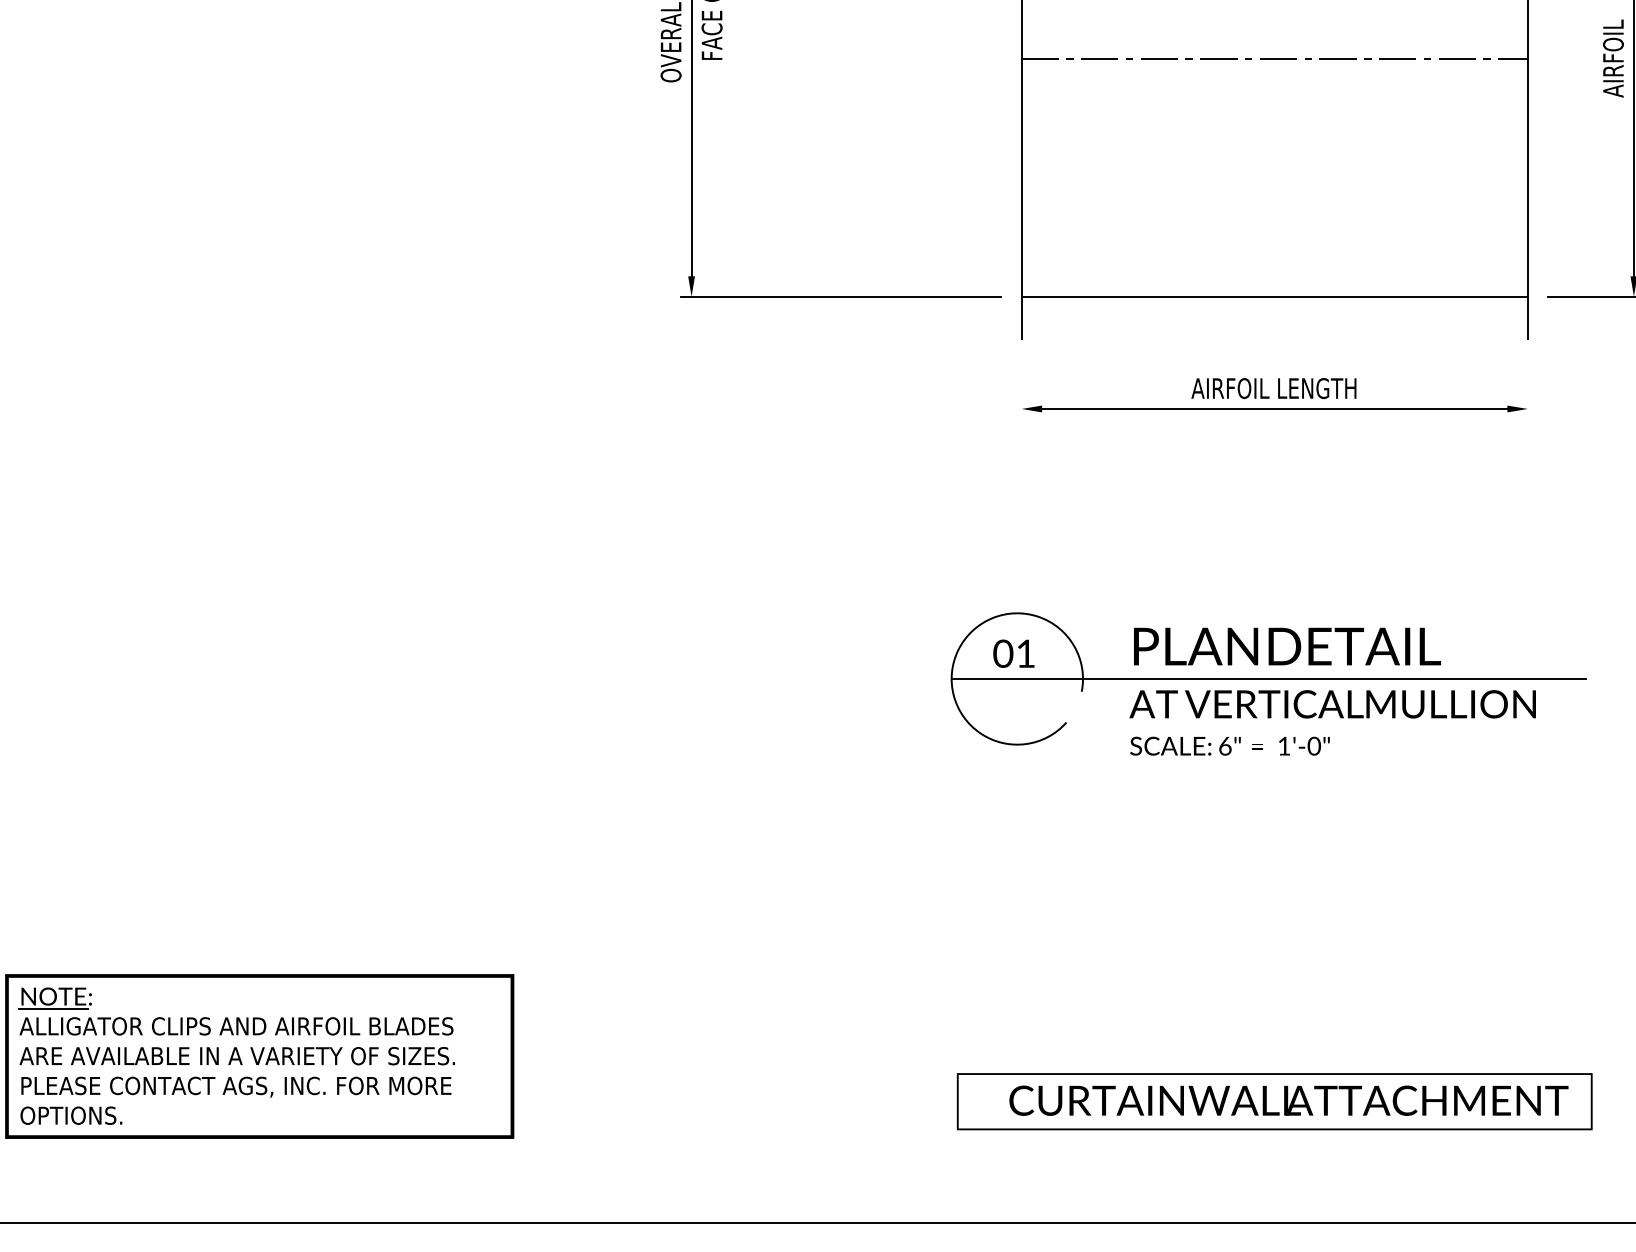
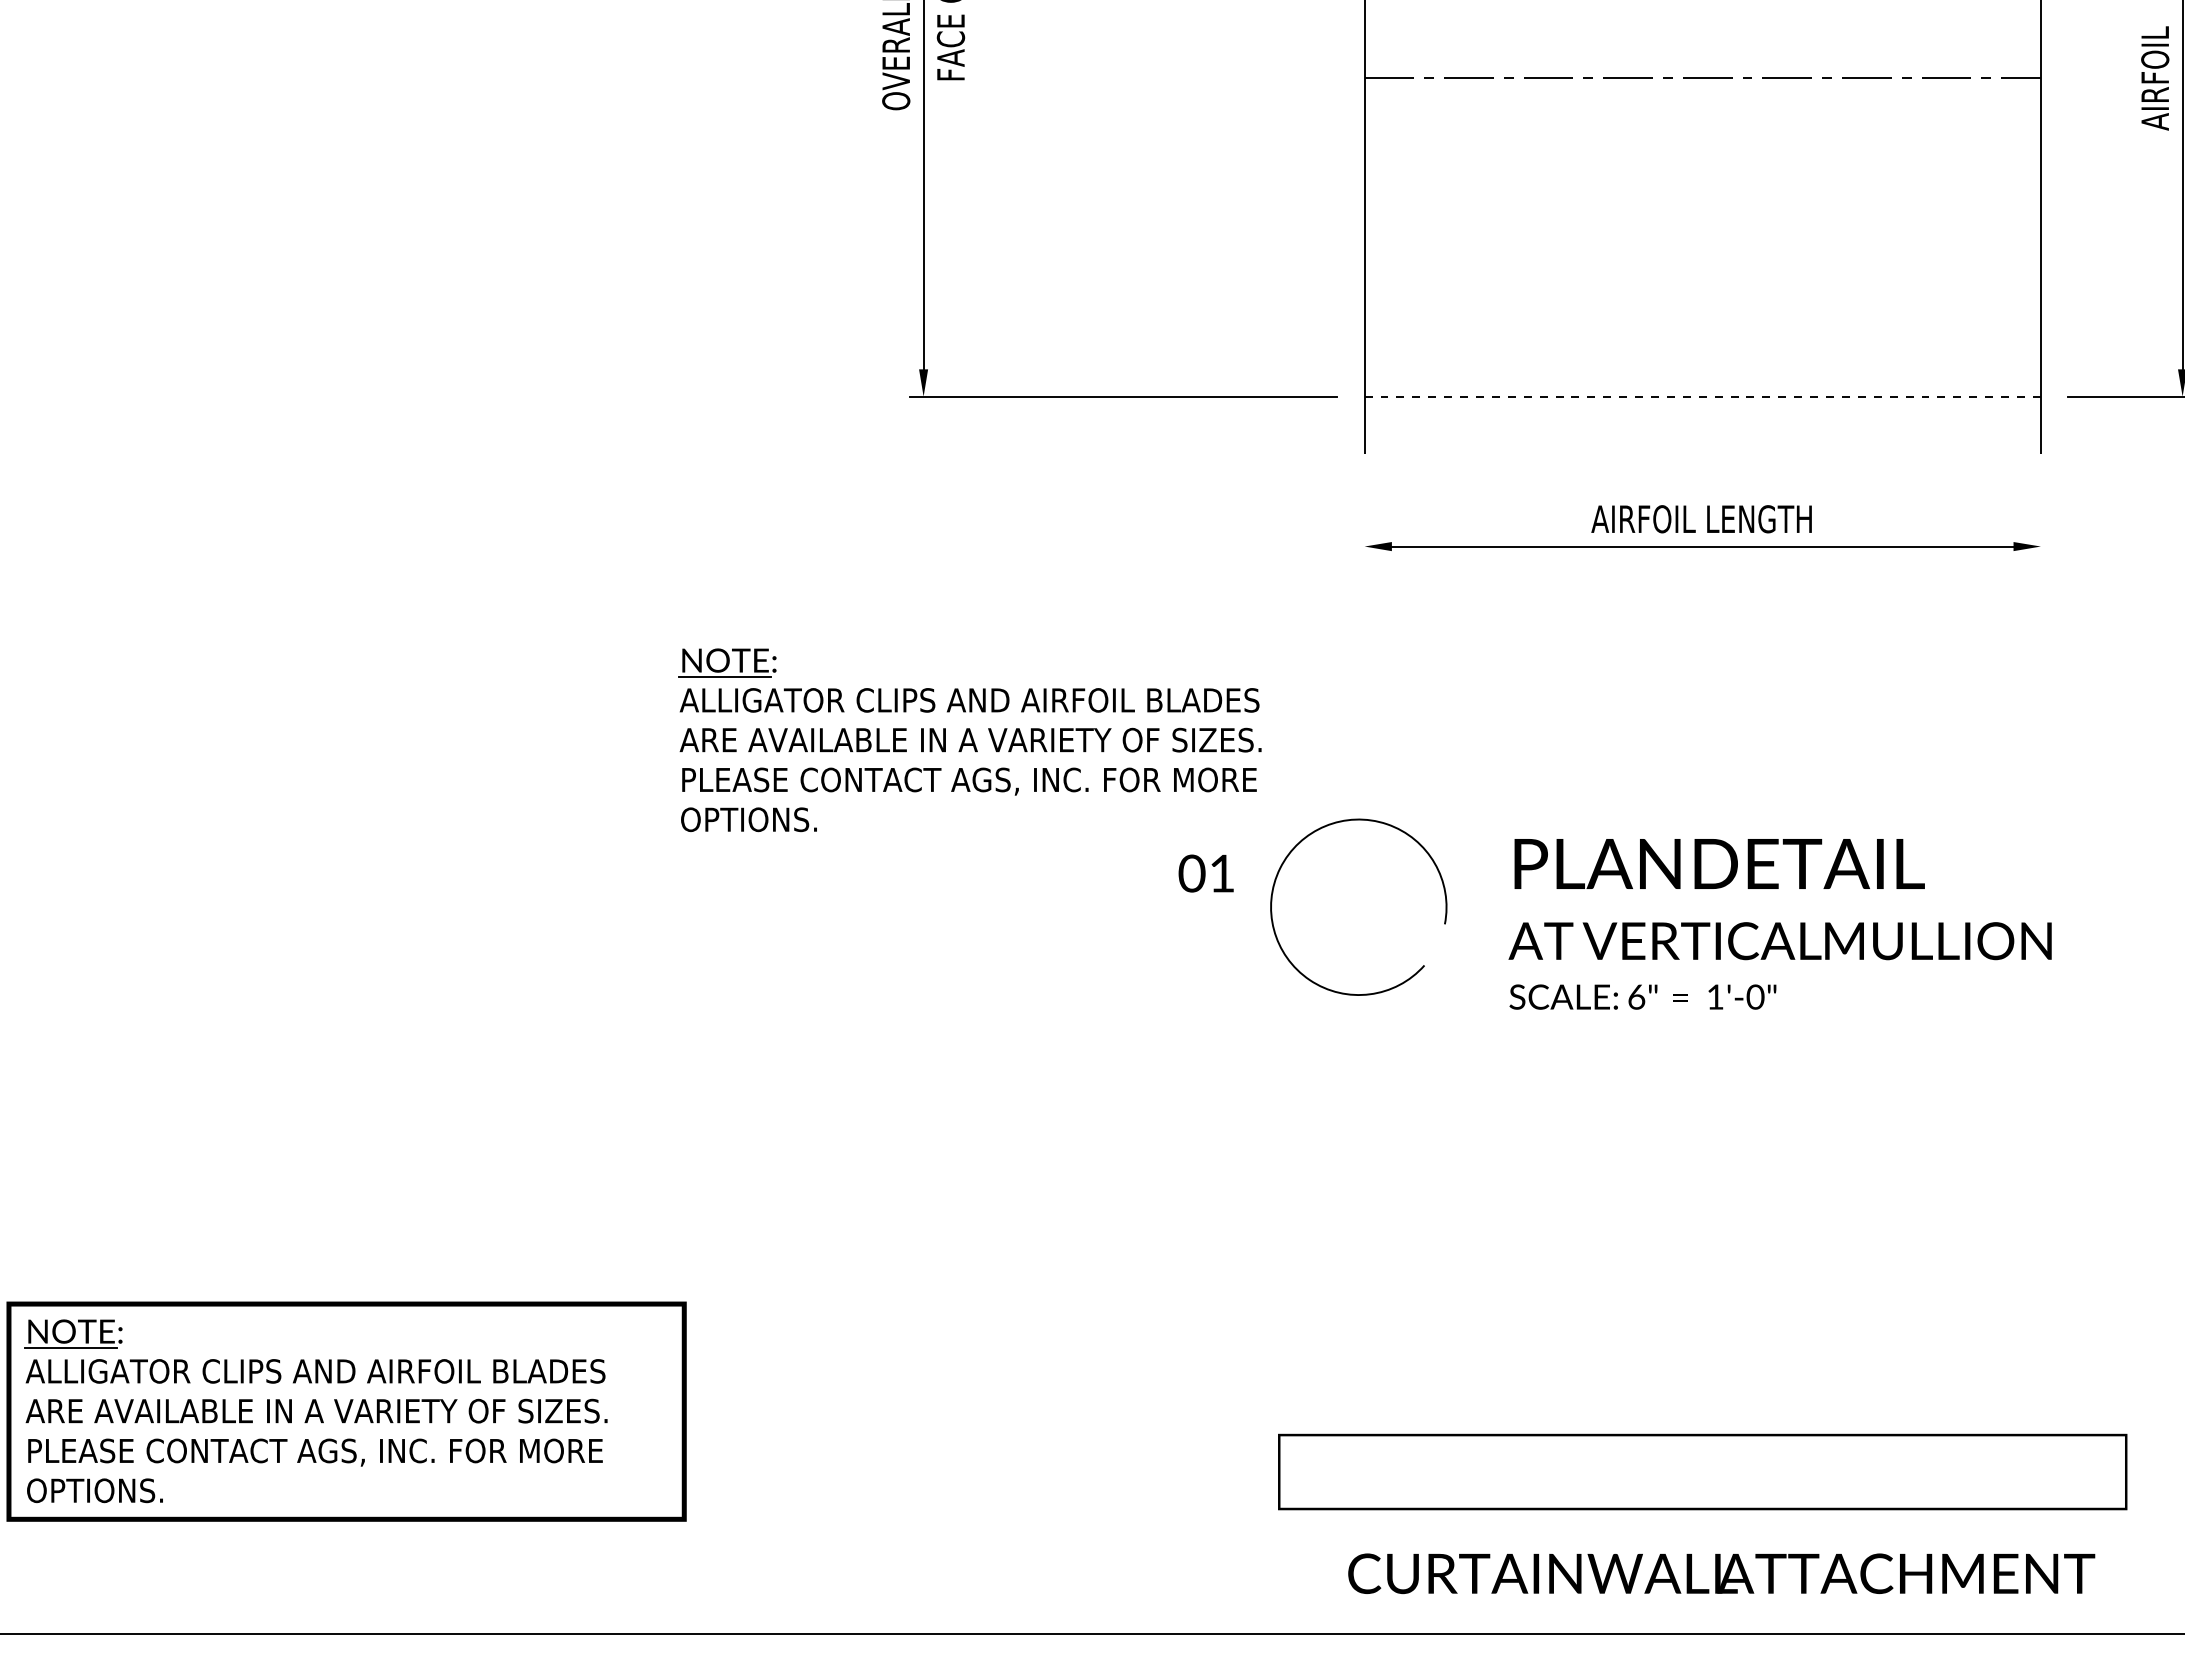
line: (1275, 296) -> (1703, 396), solid -> dashed
part: (725, 554) -> (969, 740), added
text: (1013, 653) -> (1205, 873), moved
line: (1268, 679) -> (1694, 907), removed
text: (1288, 1100) -> (1721, 1573), moved

